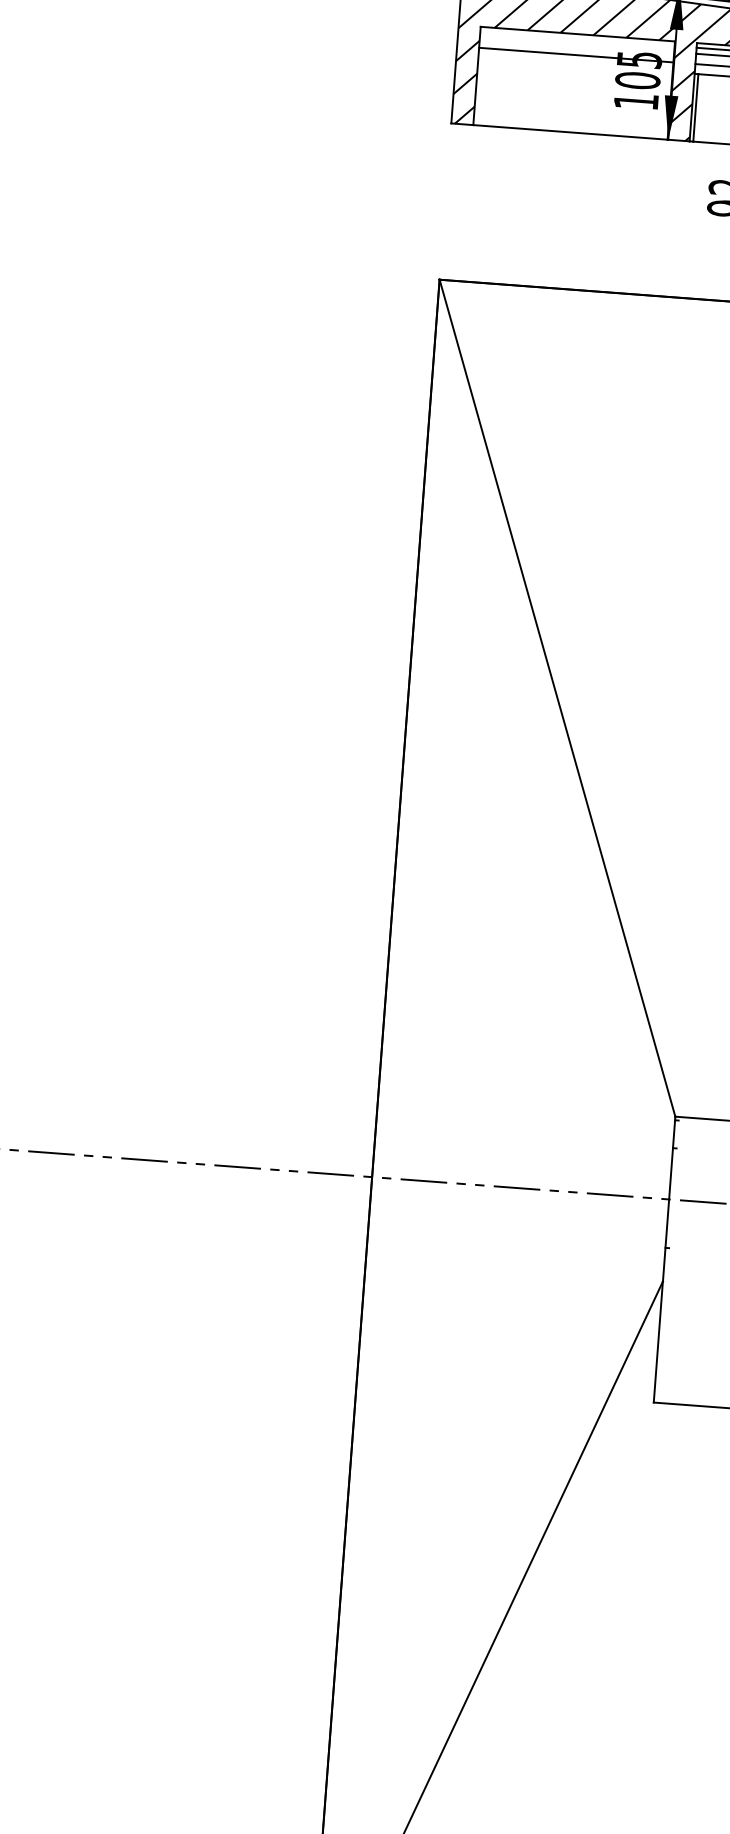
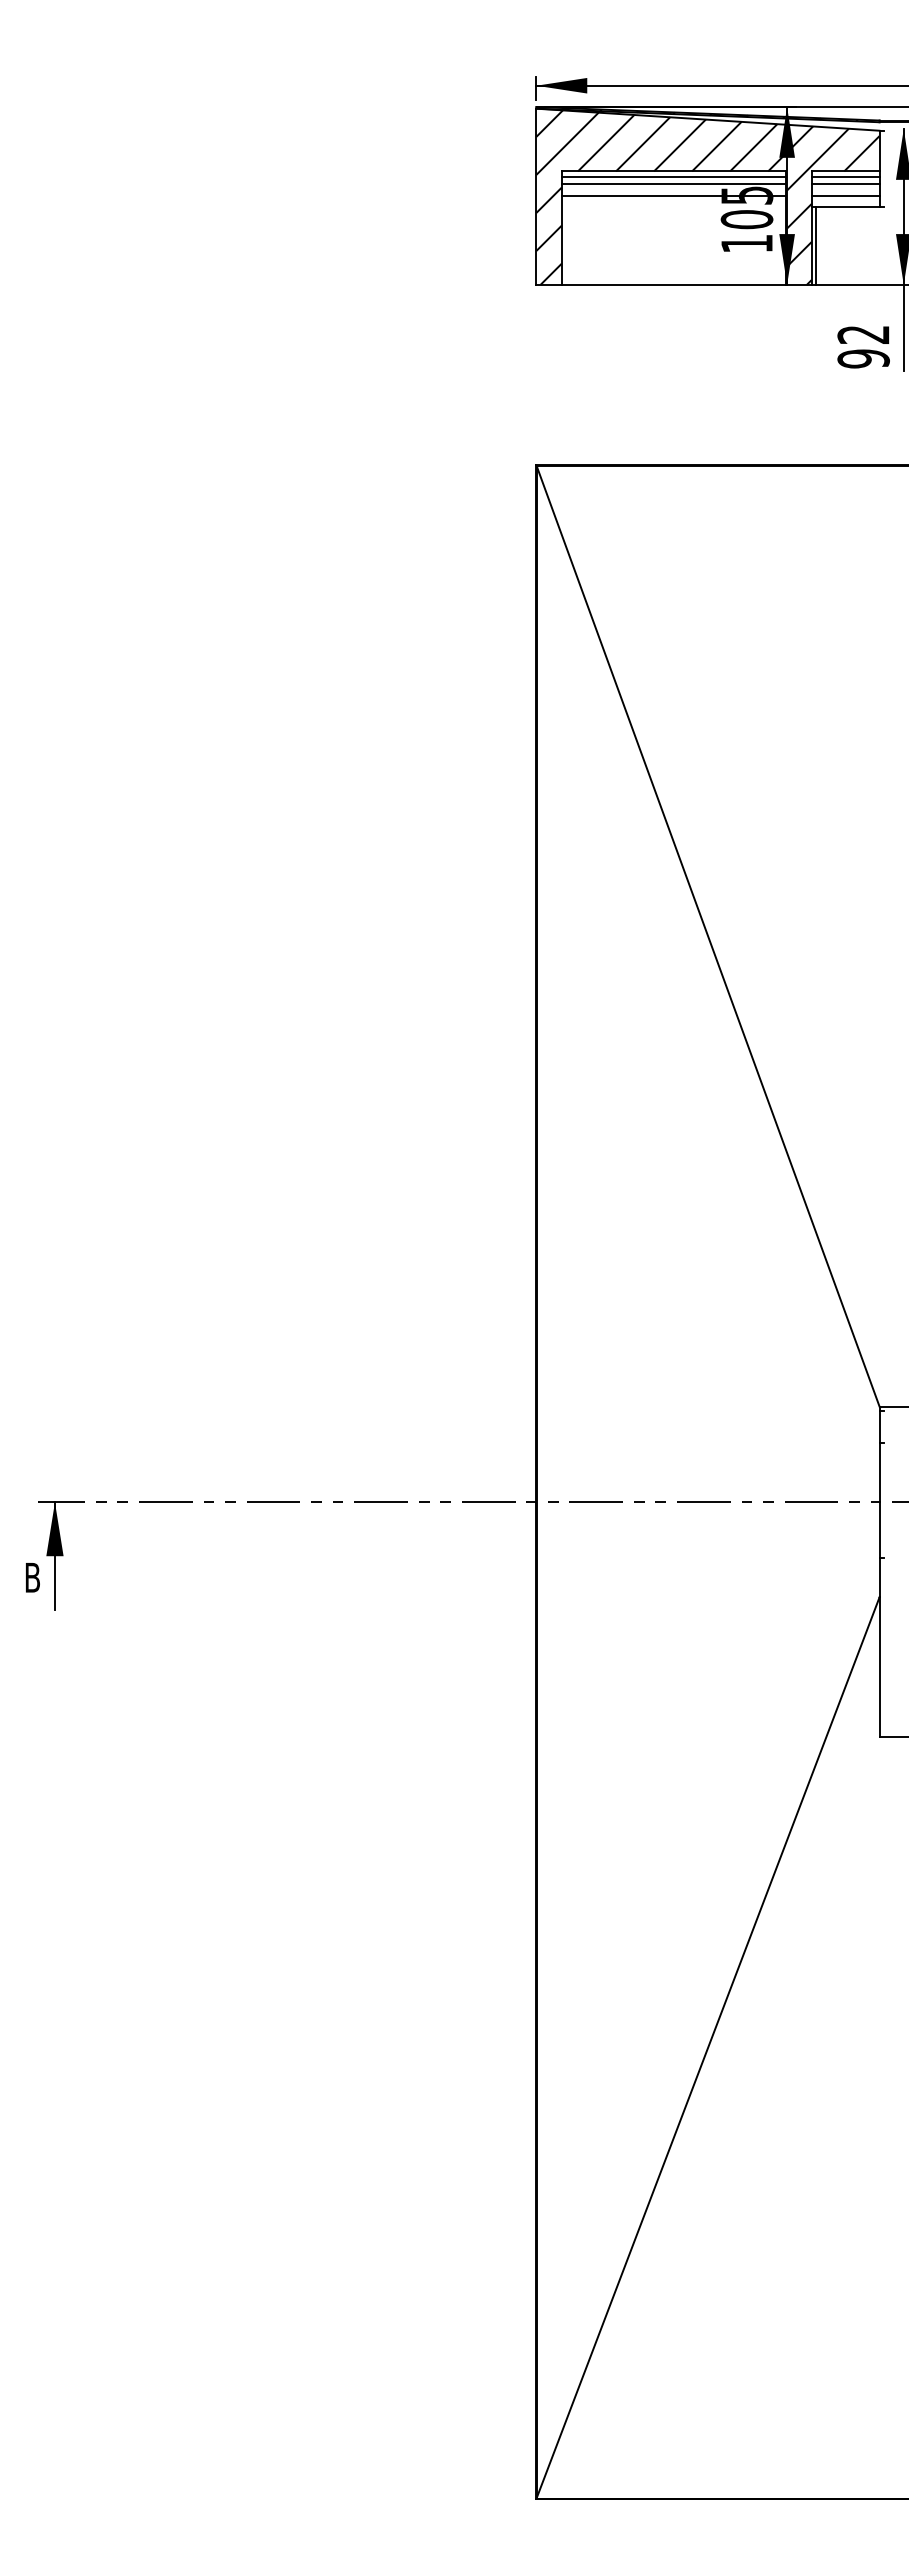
line: (577, 38) -> (673, 176), added
line: (576, 44) -> (673, 183), added

